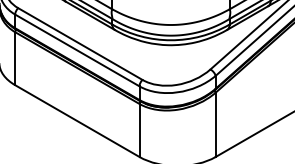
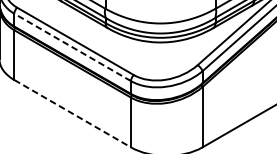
line: (77, 50) -> (72, 47), solid -> dashed
line: (77, 121) -> (72, 114), solid -> dashed

